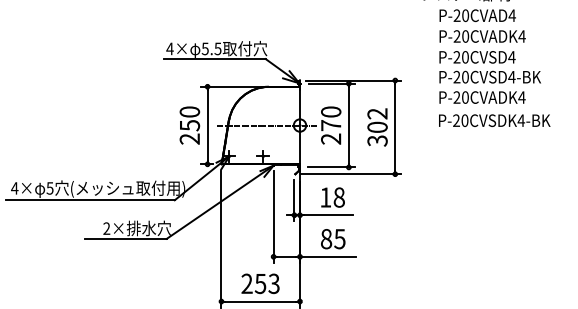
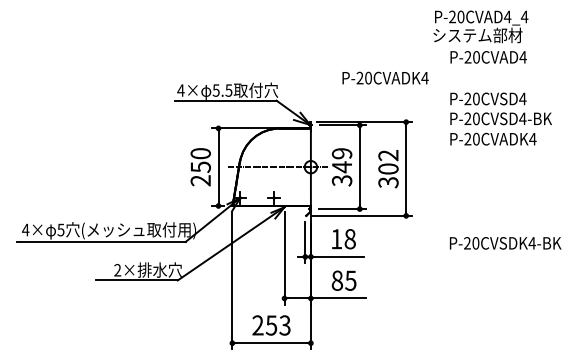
text: (482, 35) -> (385, 77), moved
text: (494, 120) -> (505, 243), moved
text: (331, 125) -> (342, 167), 270 -> 349

